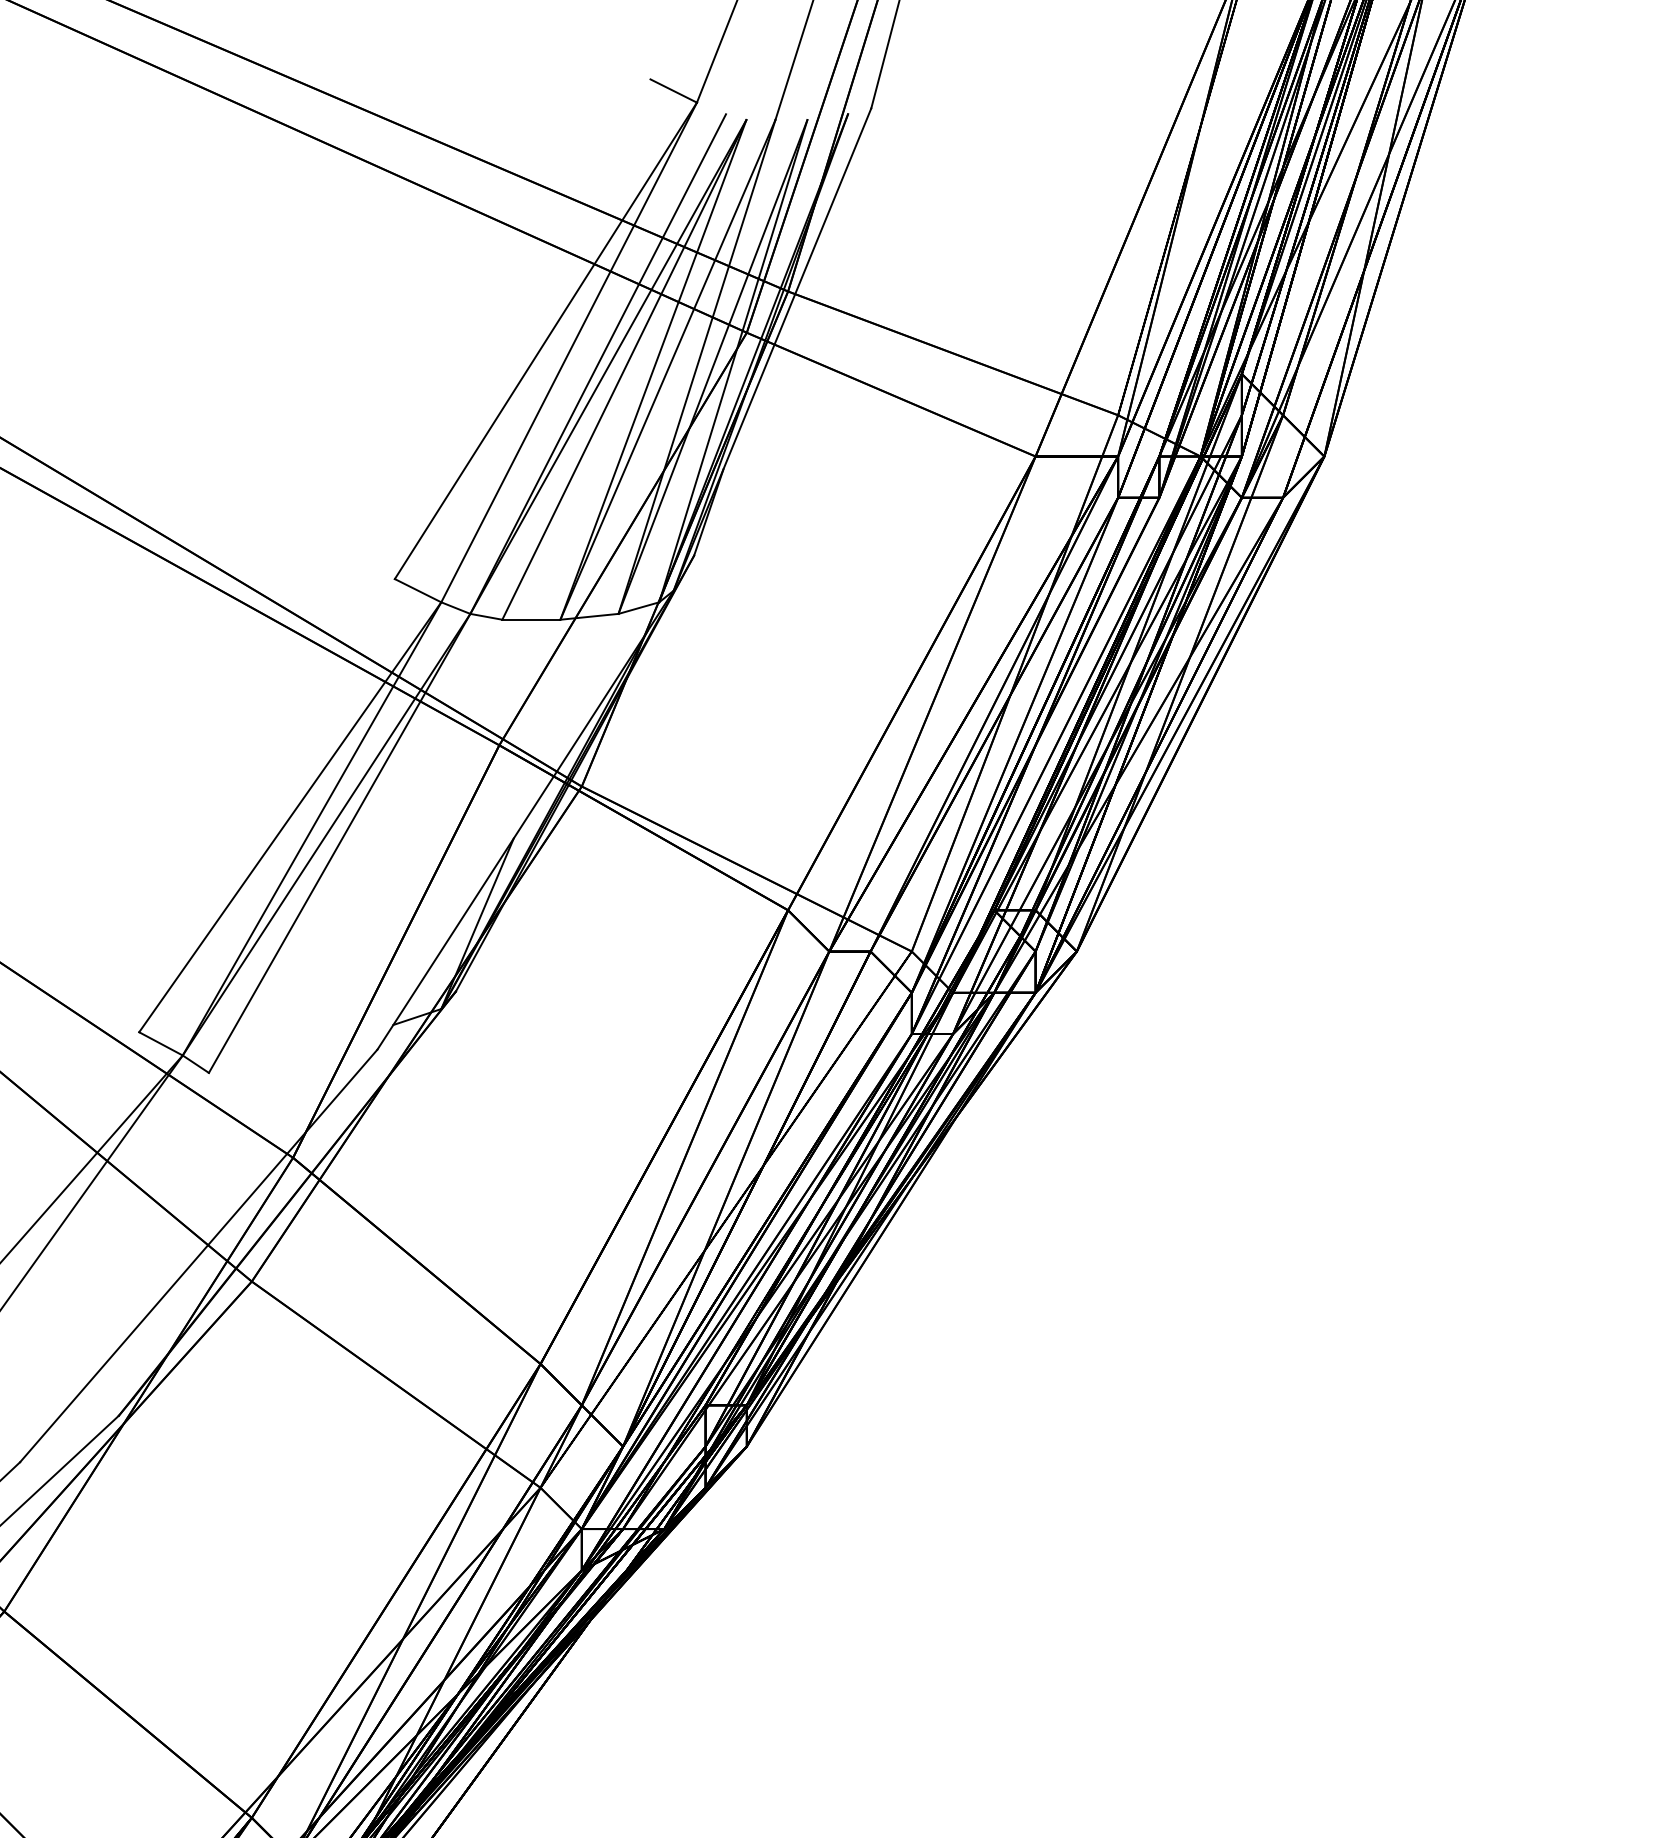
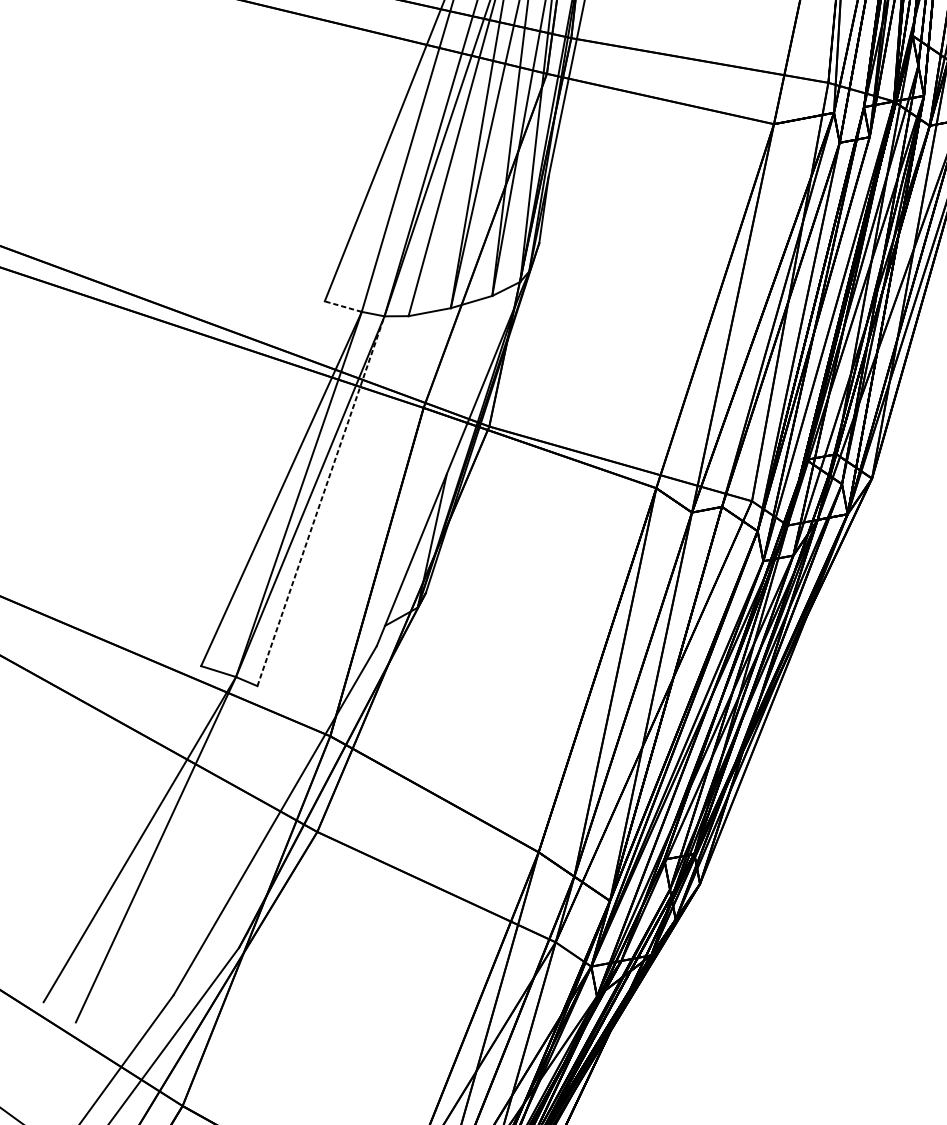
line: (418, 590) -> (343, 306), solid -> dashed
line: (339, 842) -> (320, 500), solid -> dashed

